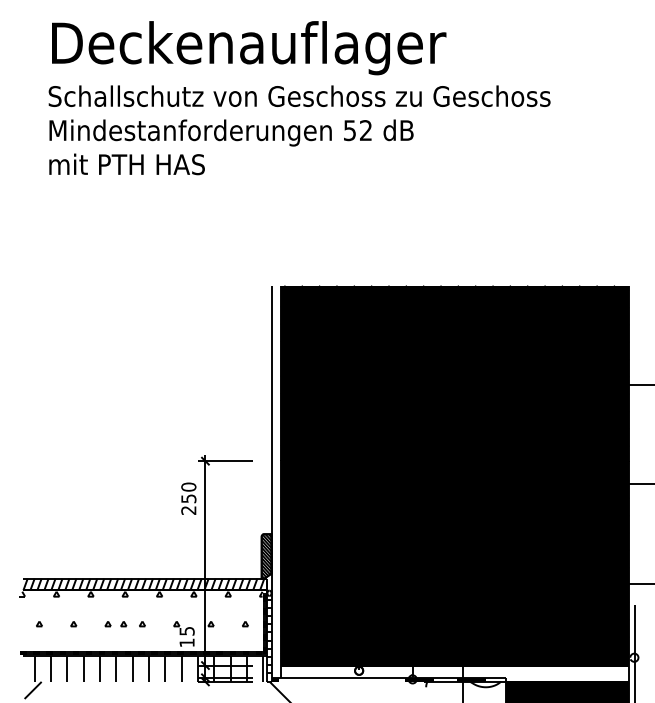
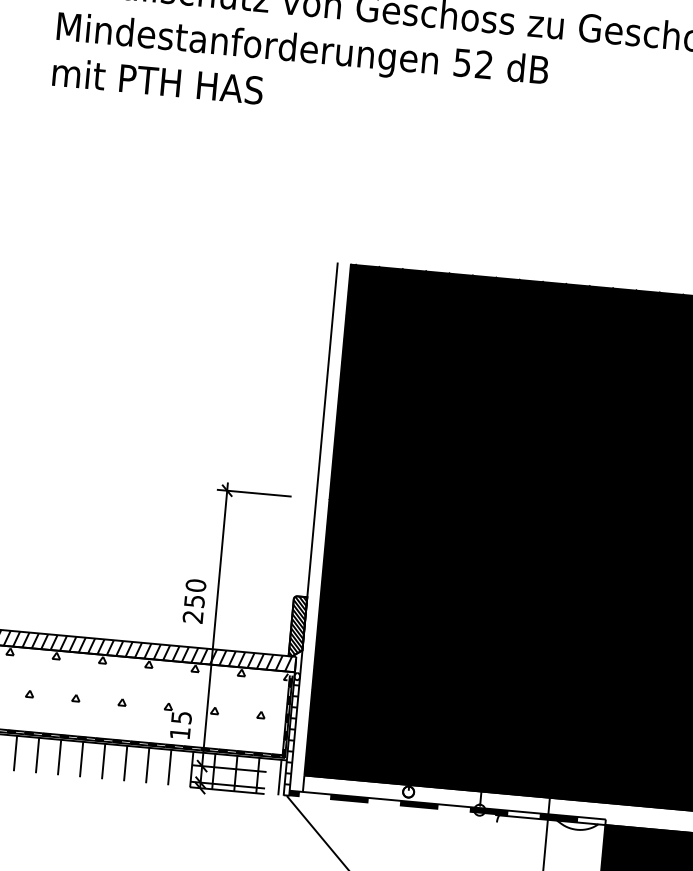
text: (188, 498) -> (194, 600), moved
part: (123, 624) -> (96, 700), removed
fill: (315, 679) -> (348, 798), added
fill: (367, 679) -> (418, 804), added

